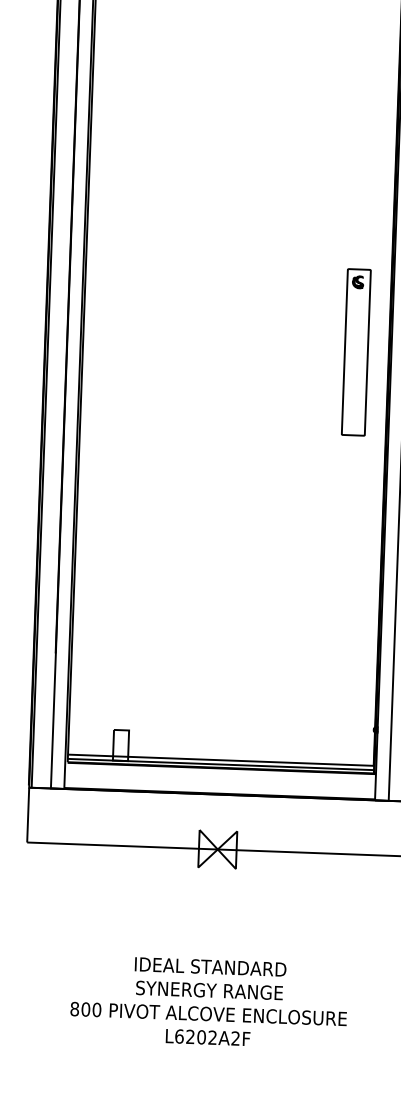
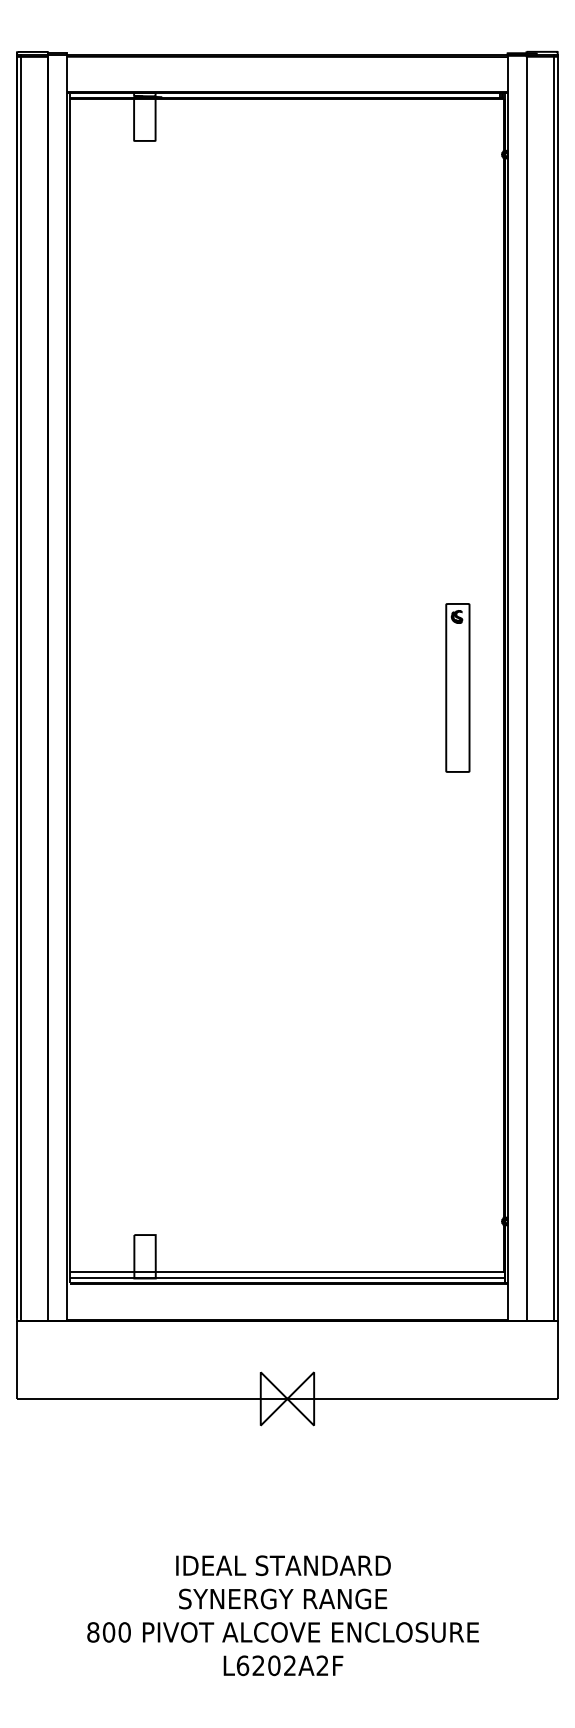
part: (356, 352) -> (457, 687), size x0.71

